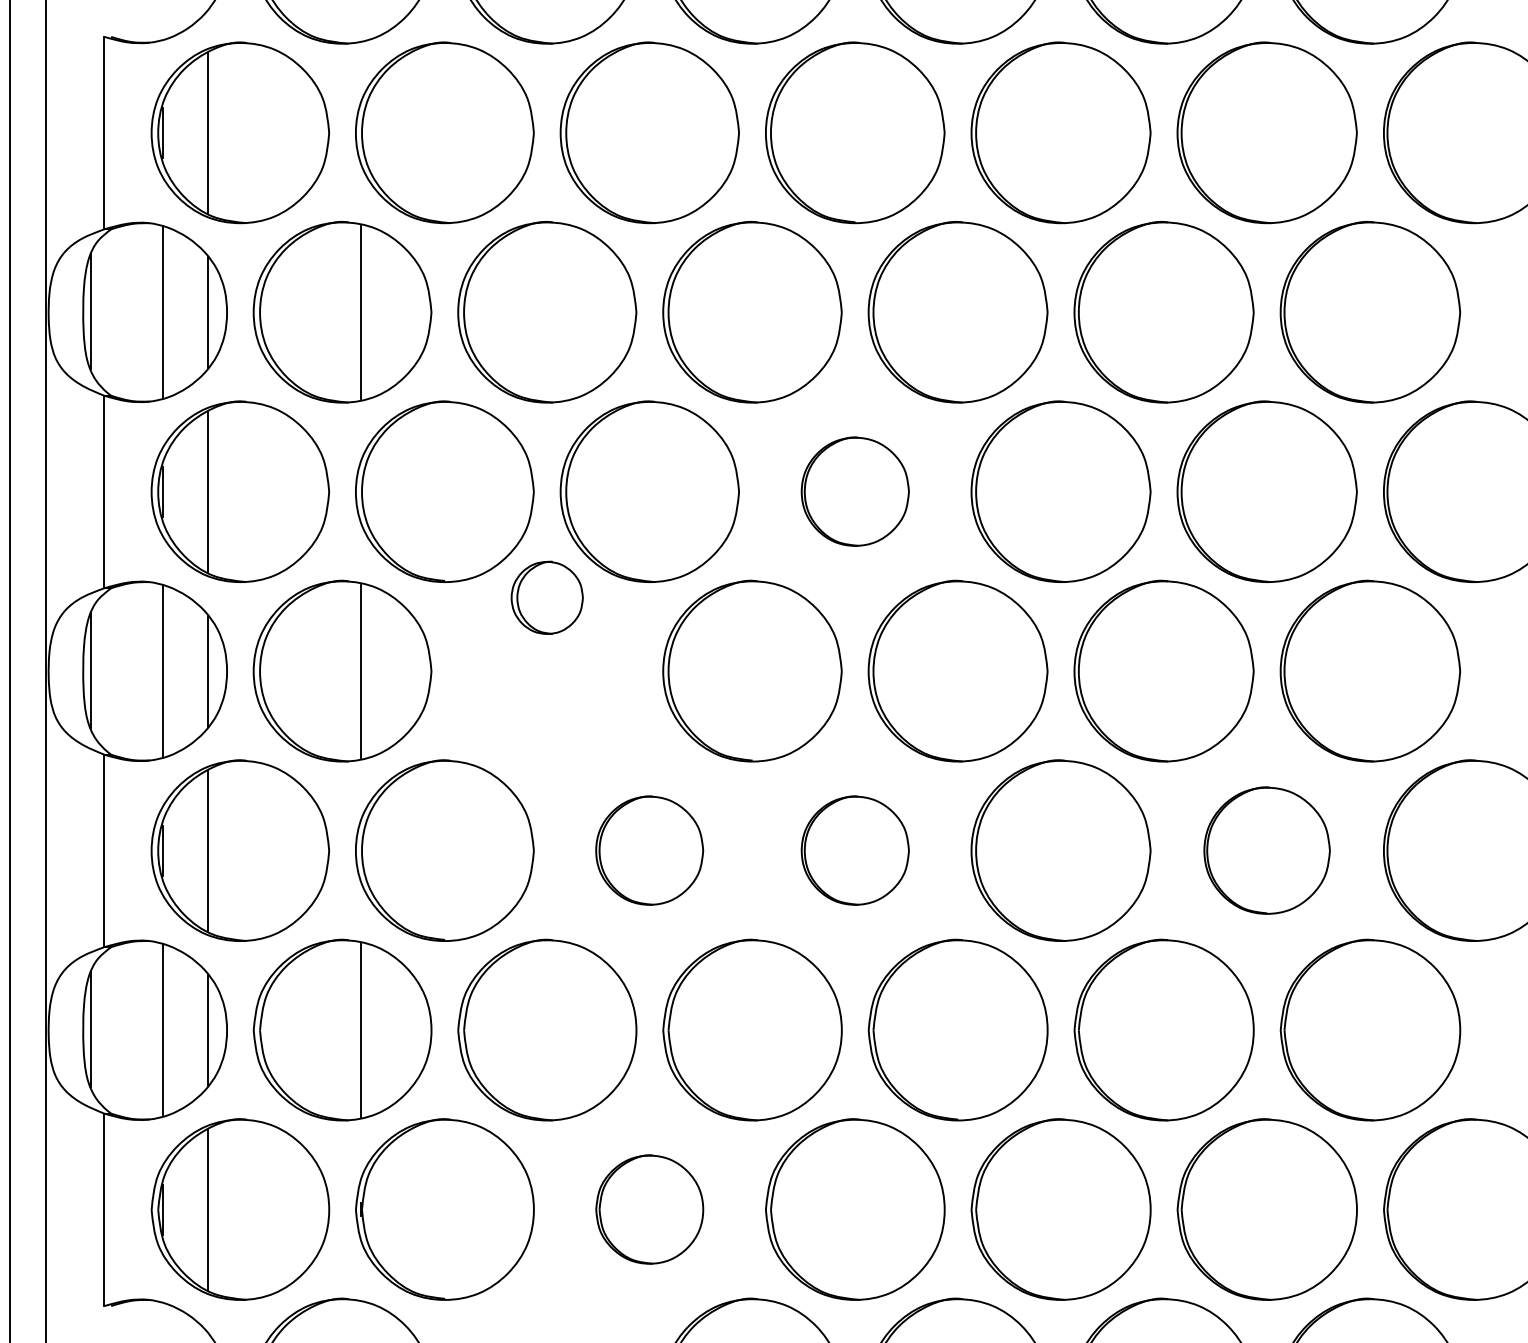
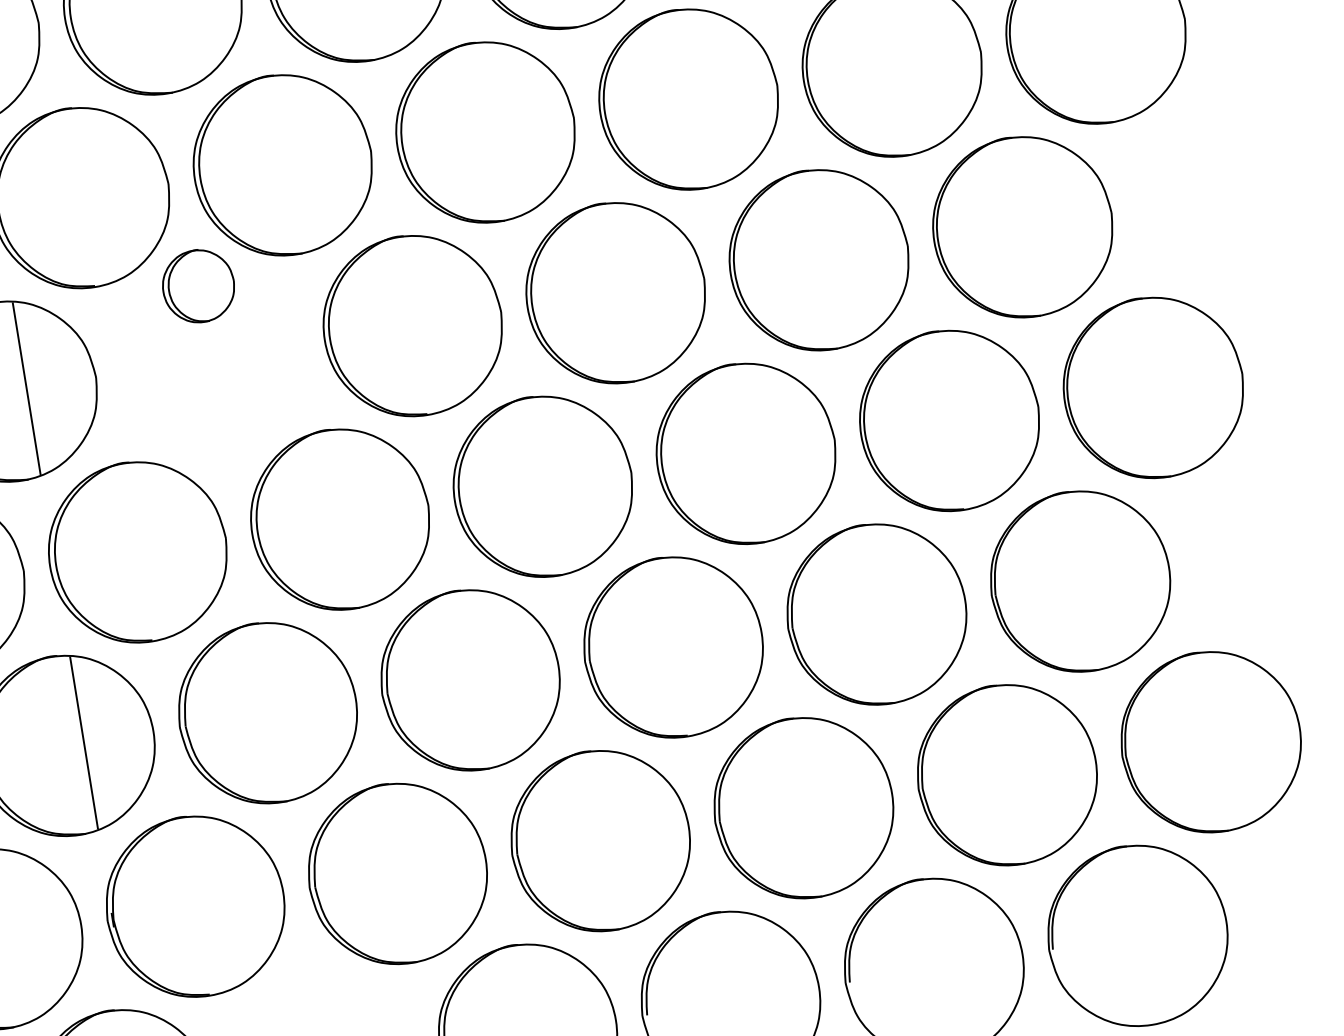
part: (855, 491) -> (485, 132), size x1.67
part: (649, 850) -> (339, 519), size x1.67
part: (855, 850) -> (543, 486), size x1.67
part: (1266, 850) -> (948, 420), size x1.43
part: (649, 1209) -> (397, 873), size x1.67

